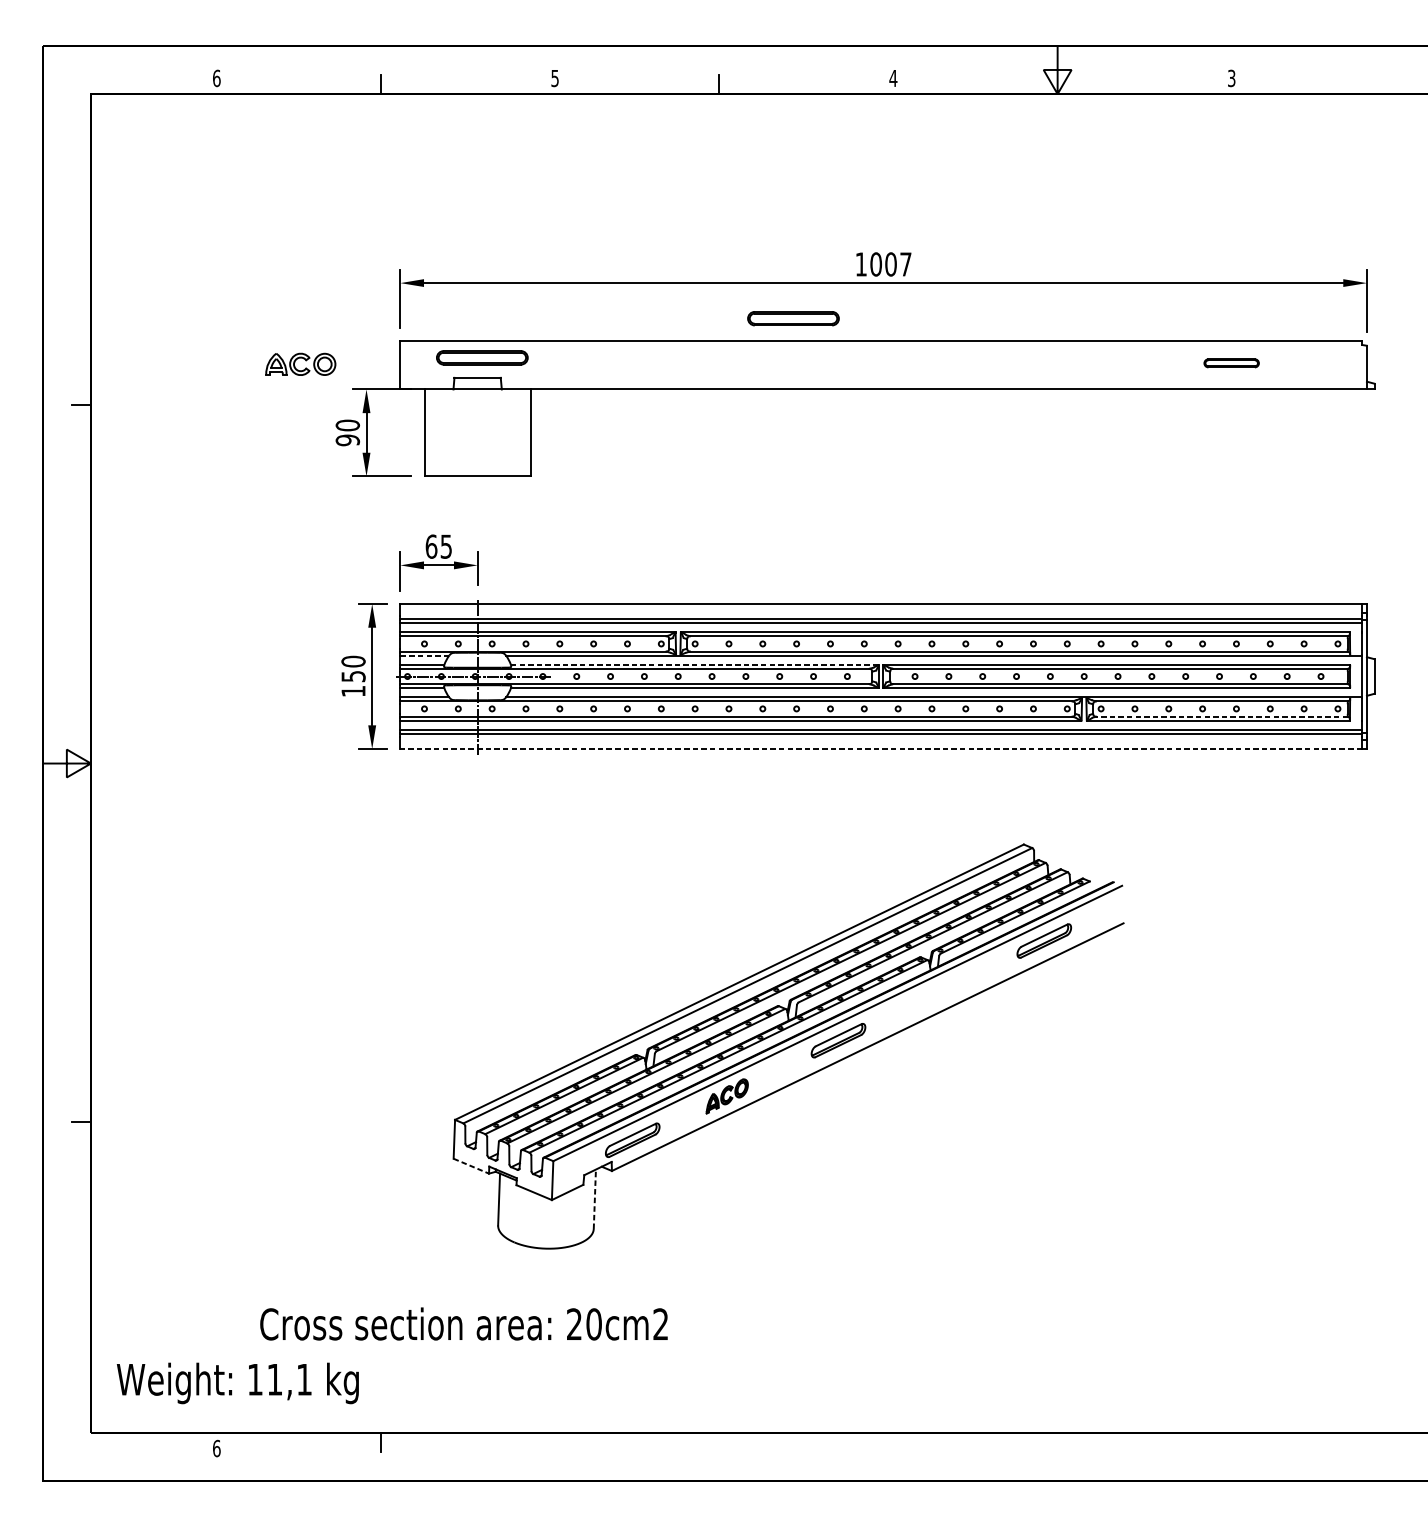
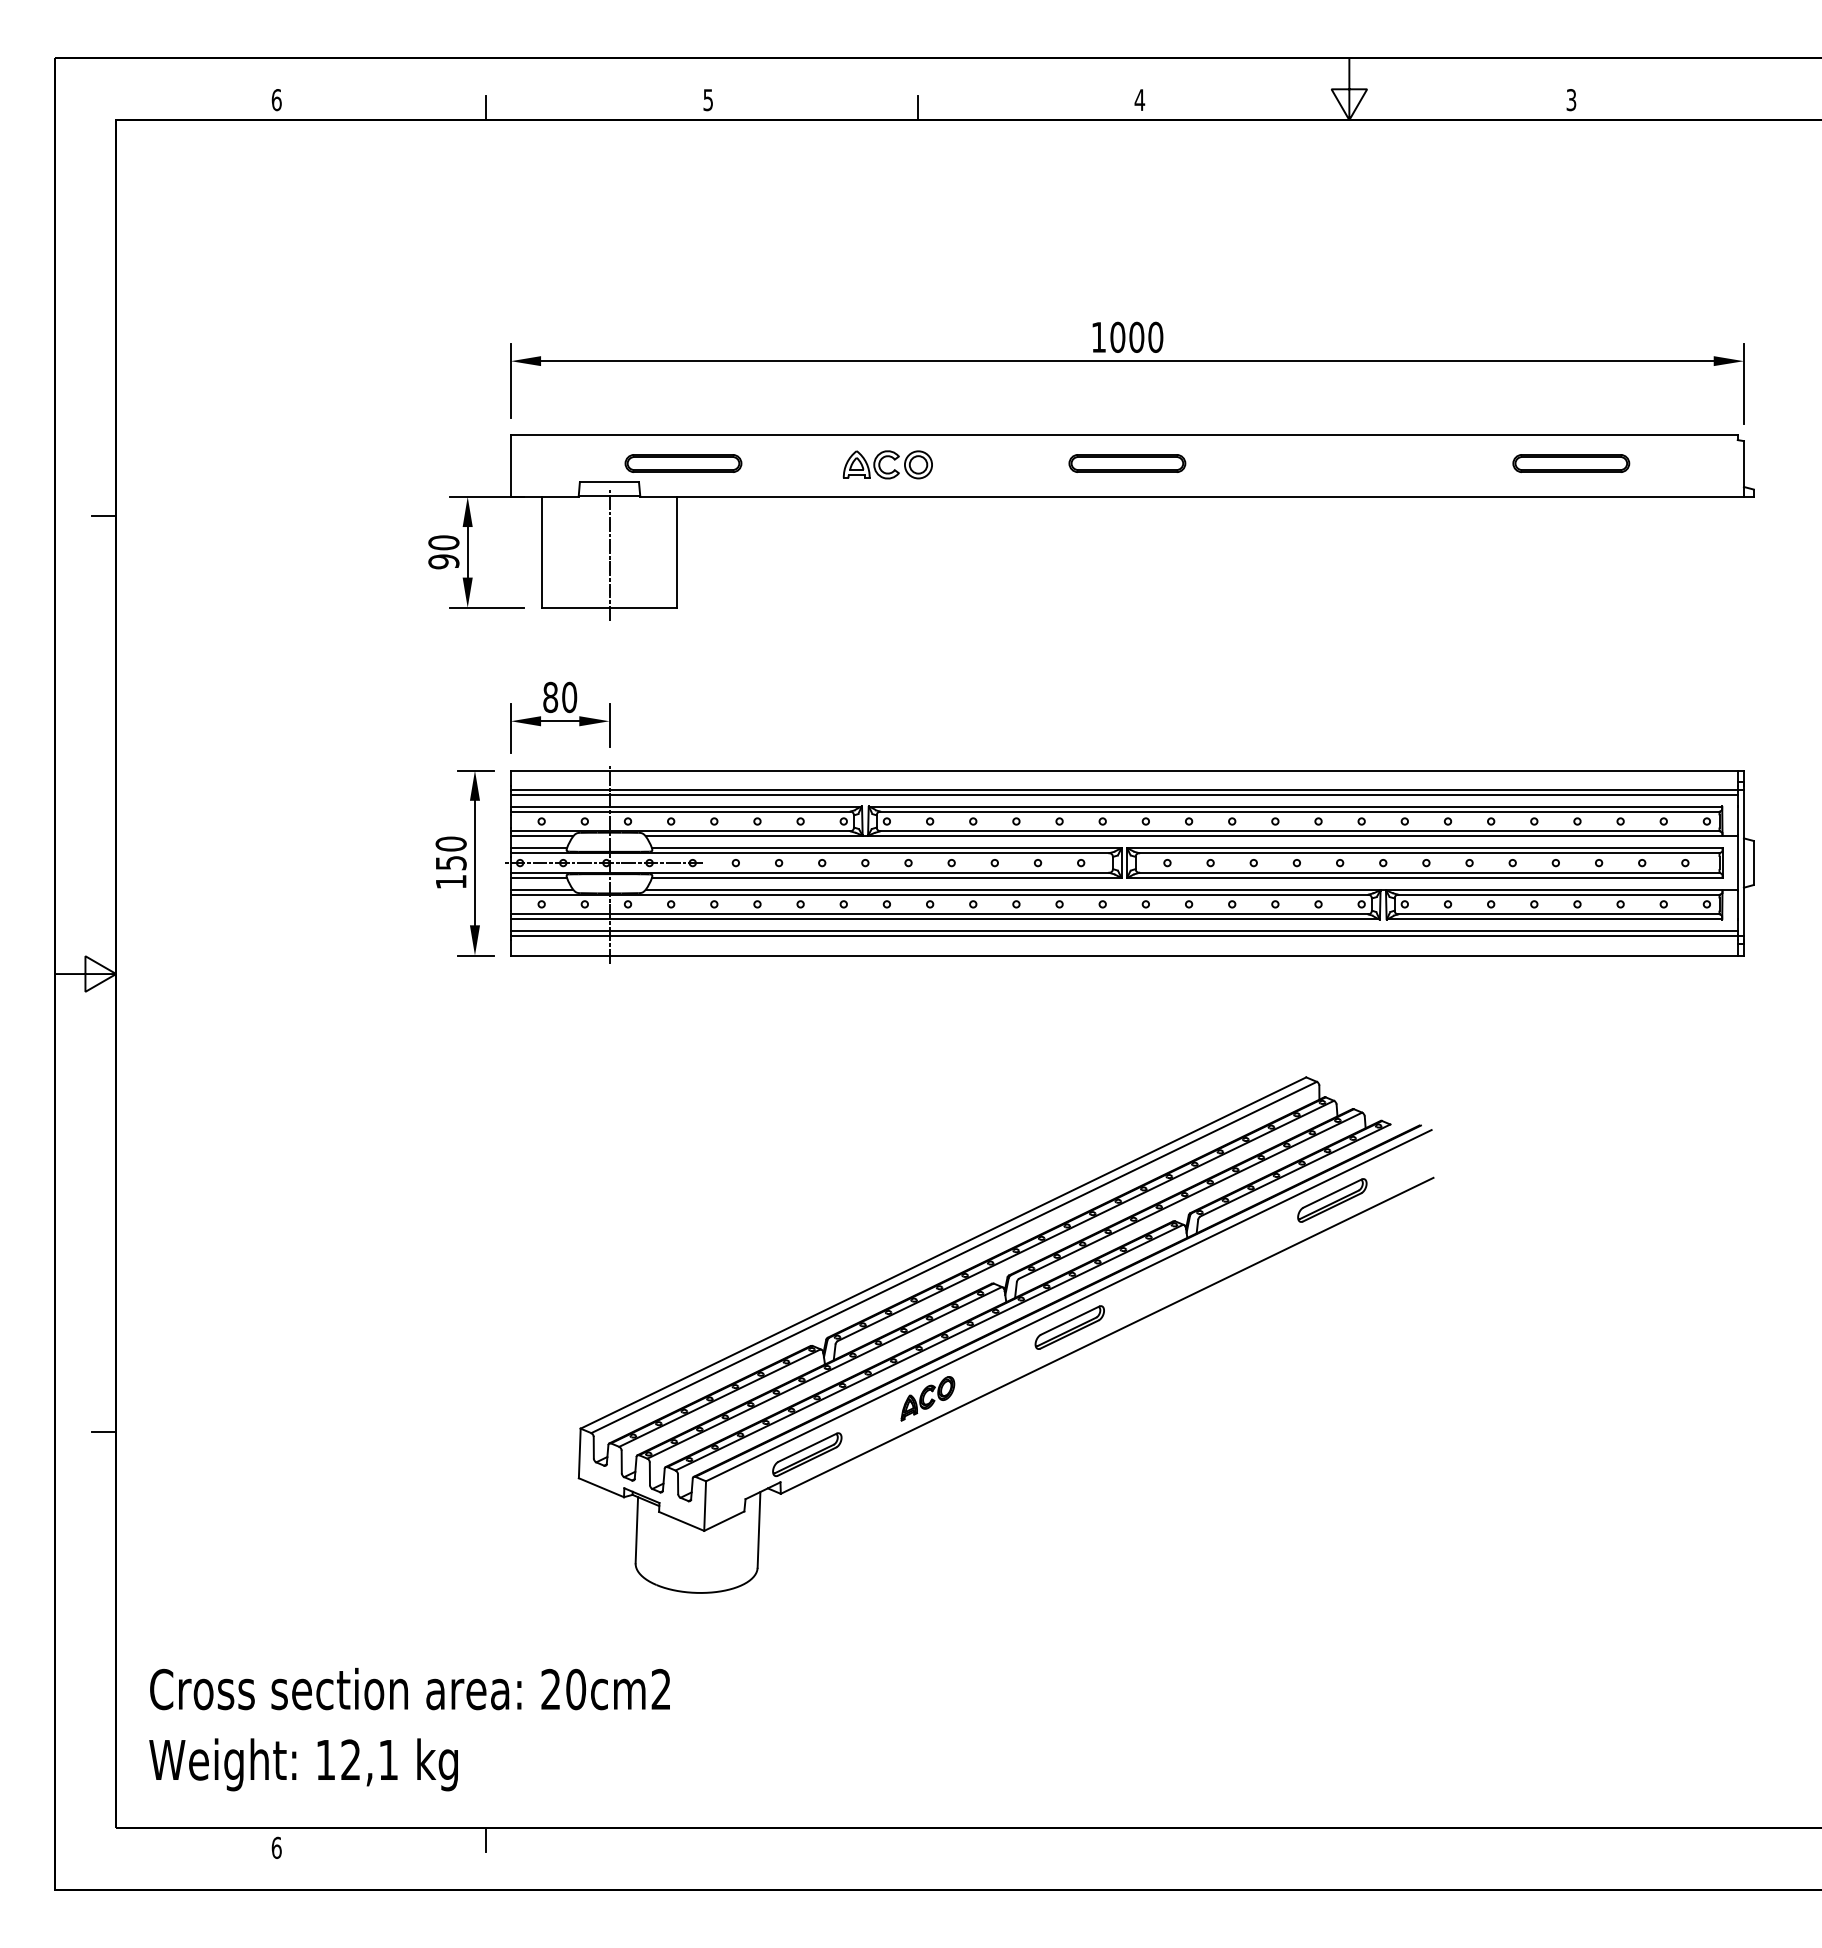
text: (905, 263) -> (1155, 336), 1007 -> 1000
part: (793, 318) -> (1127, 463), moved
part: (482, 357) -> (683, 463), moved
part: (300, 358) -> (887, 457), moved
part: (1231, 363) -> (1571, 463), size x1.67
line: (477, 435) -> (609, 555), added
text: (439, 546) -> (560, 697), 65 -> 80
line: (424, 655) -> (541, 836), dashed -> solid
line: (694, 665) -> (886, 848), dashed -> solid
line: (1222, 716) -> (1559, 914), dashed -> solid
line: (880, 748) -> (1123, 955), dashed -> solid
line: (471, 1166) -> (601, 1487), dashed -> solid
line: (595, 1198) -> (759, 1529), dashed -> solid
text: (463, 1323) -> (409, 1688), moved
text: (274, 1379) -> (350, 1759), 11,1 -> 12,1

